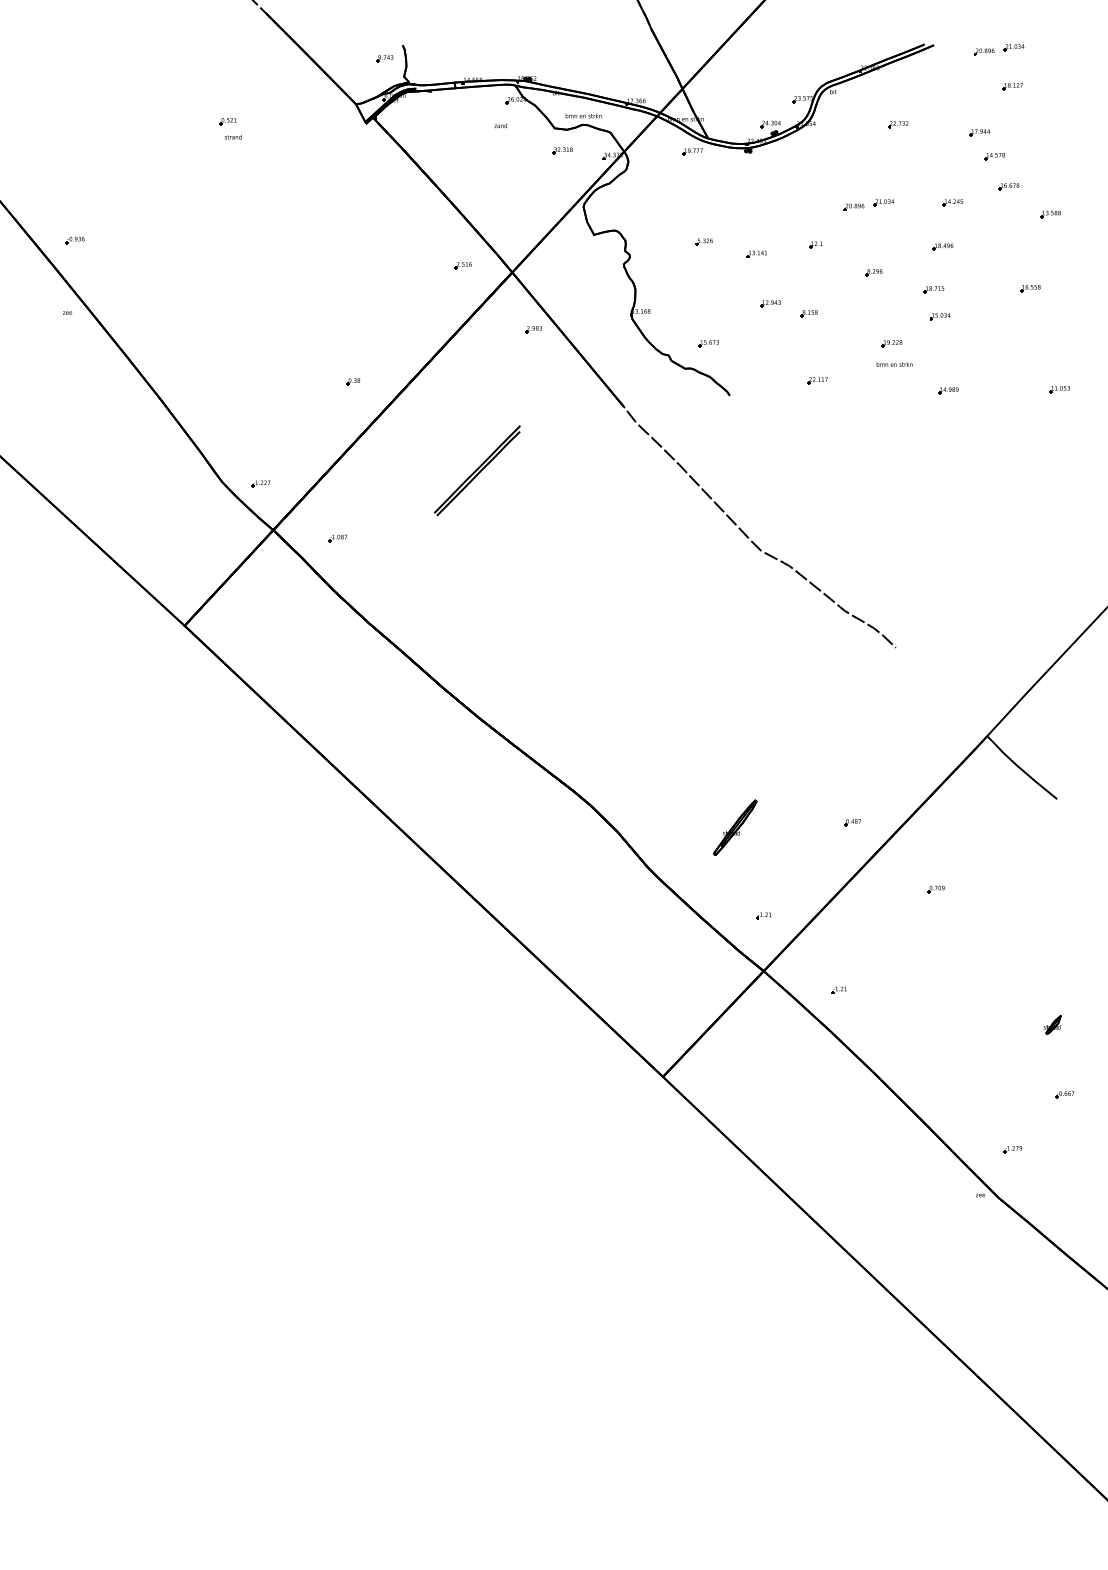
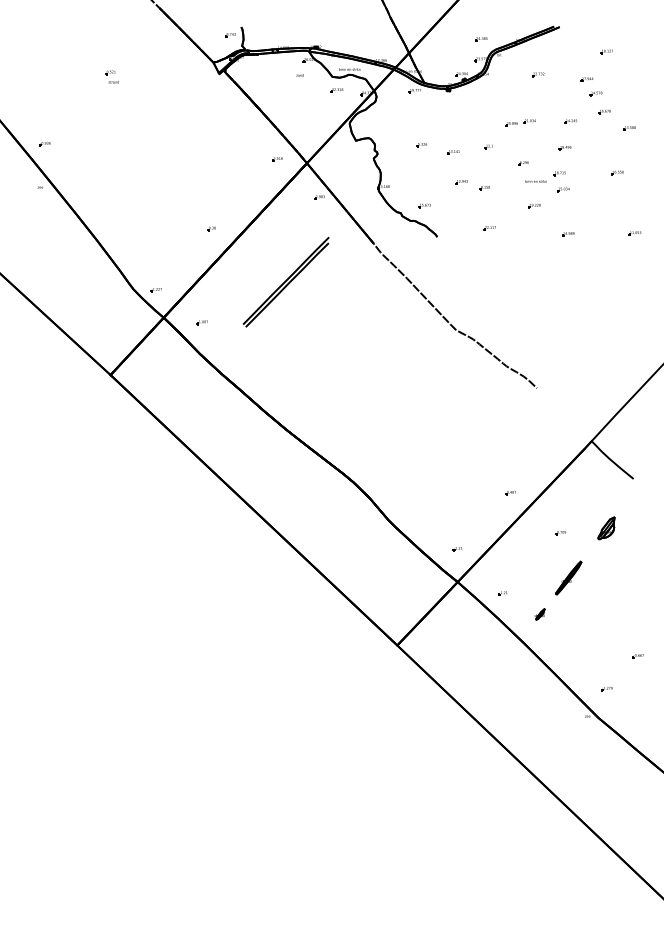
part: (998, 49) -> (598, 29), removed
part: (803, 65) -> (481, 39), added
part: (229, 127) -> (111, 76), moved
text: (893, 364) -> (535, 181), moved
part: (476, 469) -> (285, 281), size x1.67
part: (735, 826) -> (568, 577), moved
part: (1011, 881) -> (606, 528), added
part: (1051, 1025) -> (539, 614), moved

